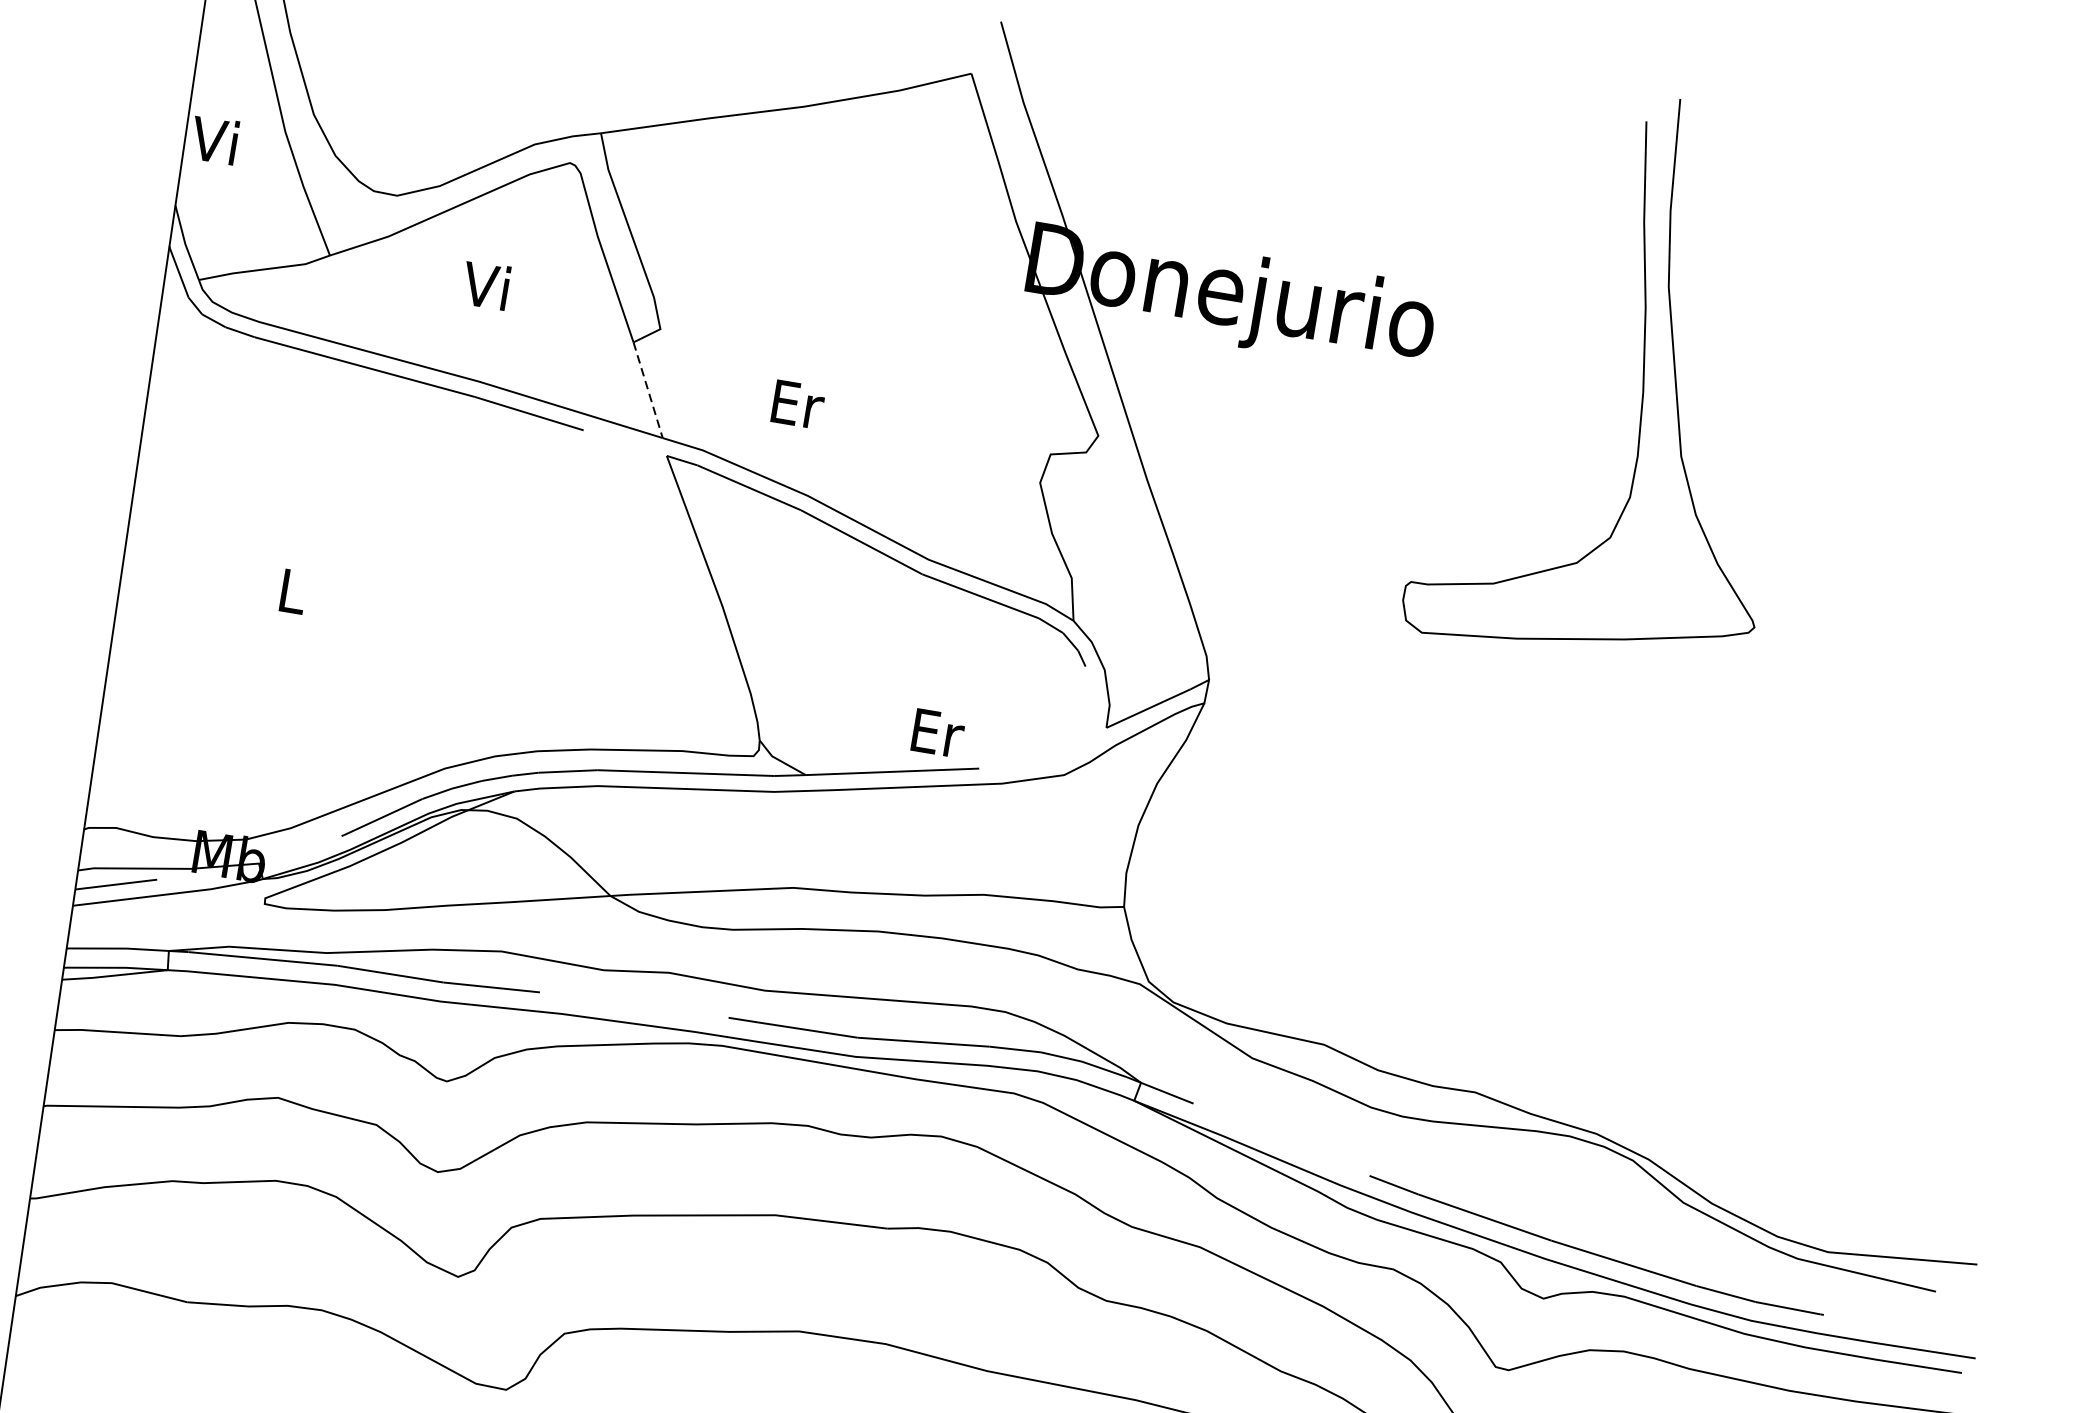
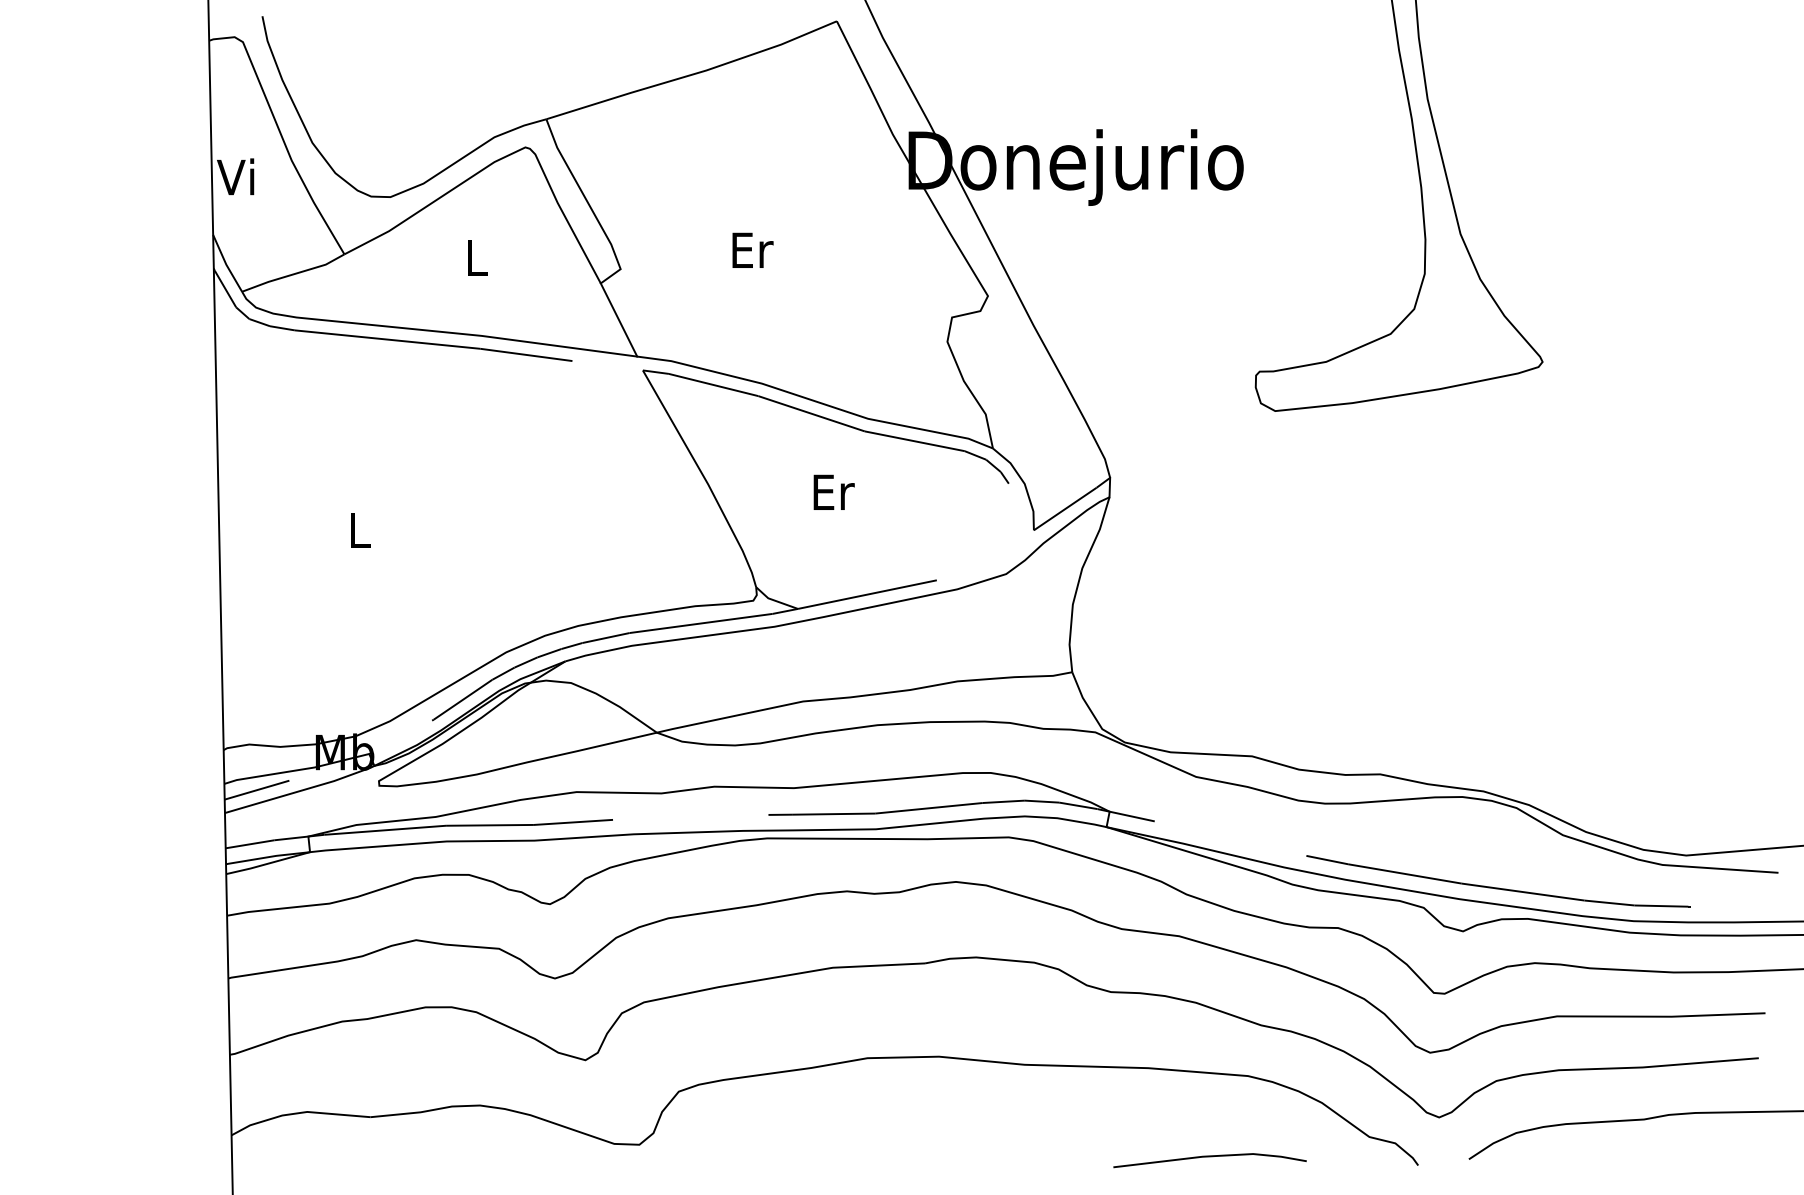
text: (485, 285) -> (473, 257), Vi -> L
line: (648, 390) -> (619, 320), dashed -> solid
text: (797, 403) -> (752, 249), moved
text: (937, 732) -> (833, 491), moved

